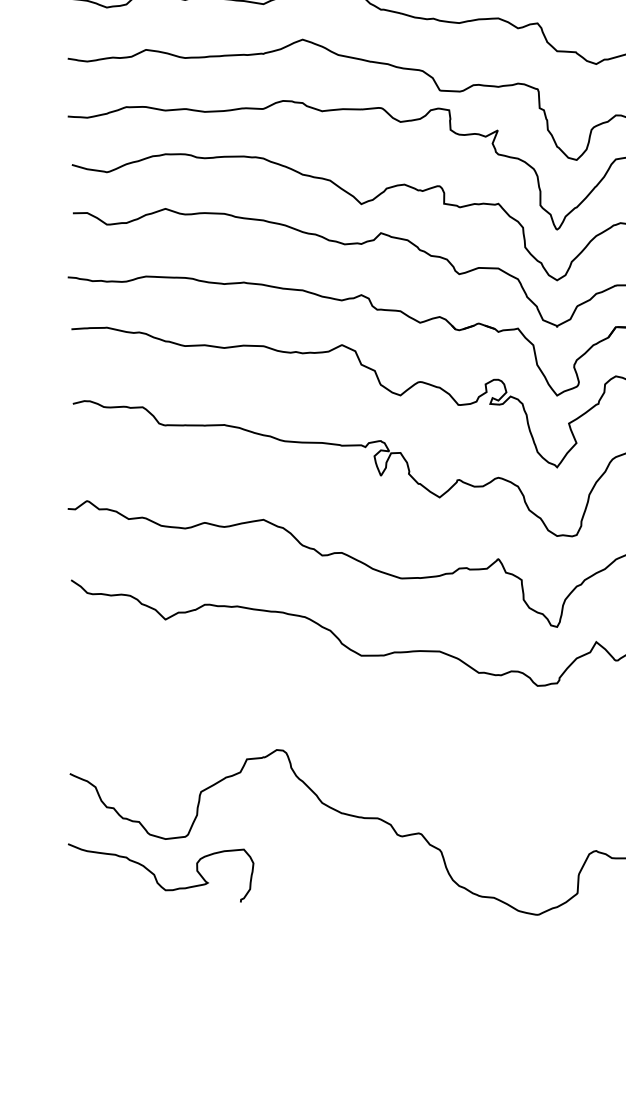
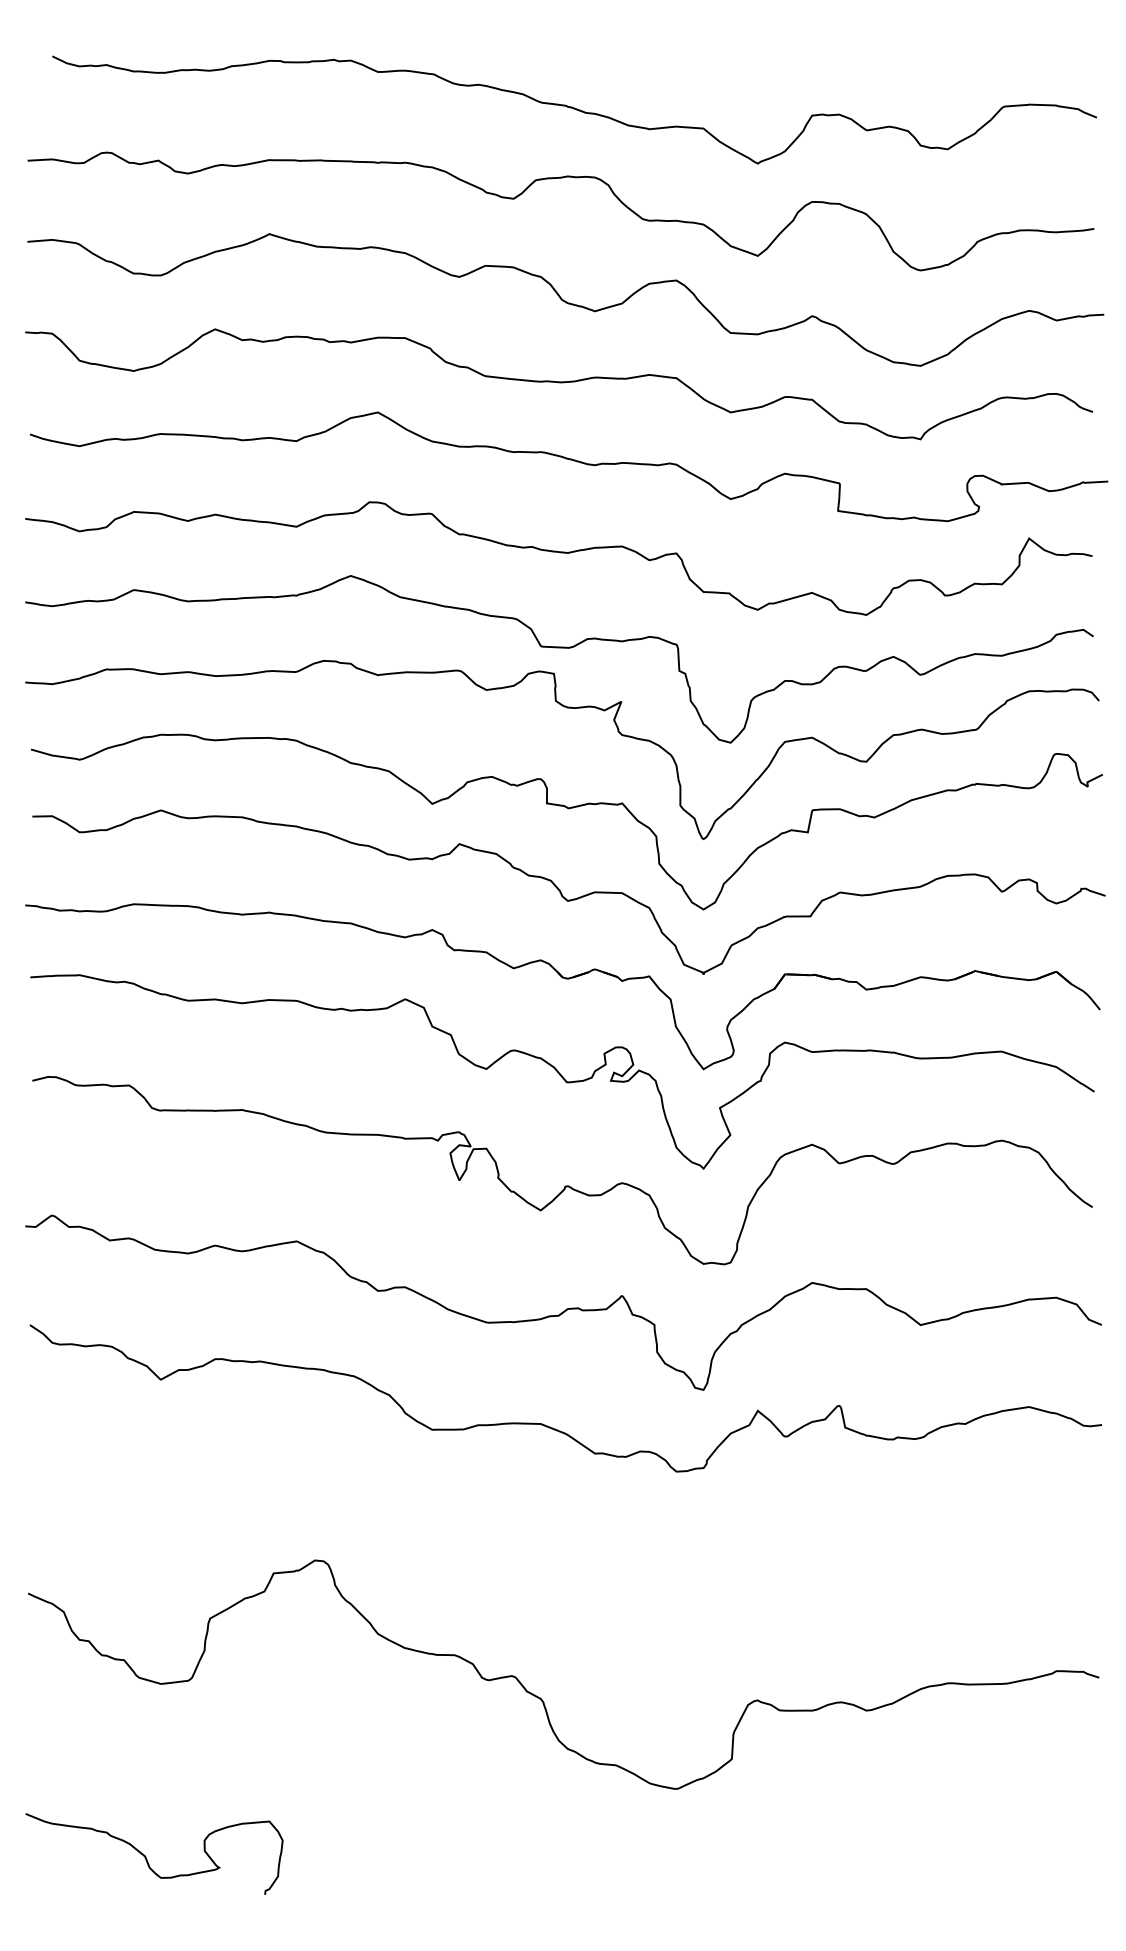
curve: (155, 874) -> (146, 1856), moved

